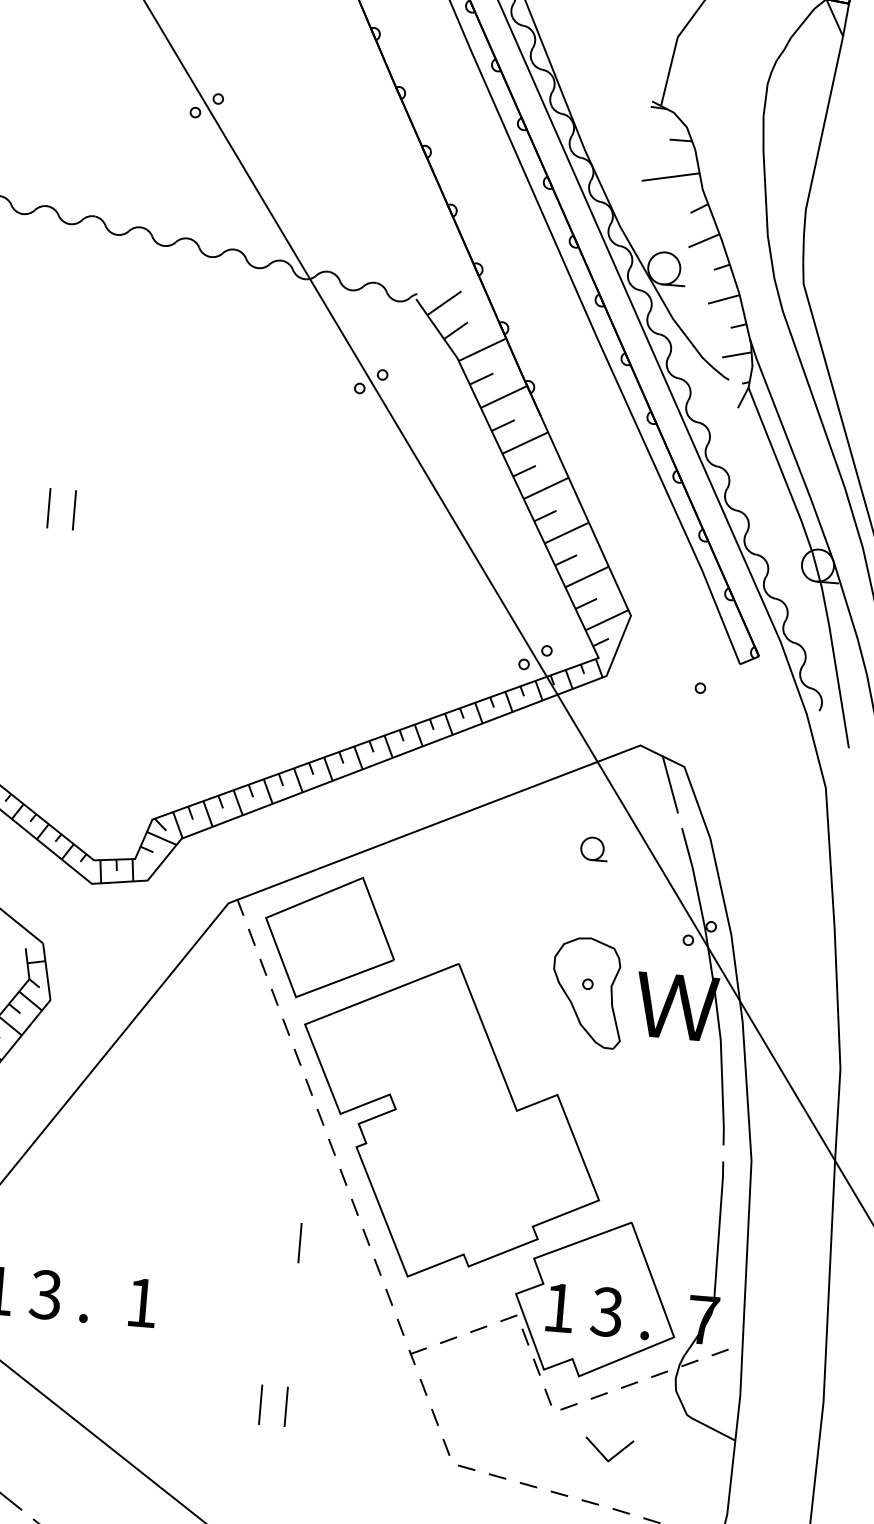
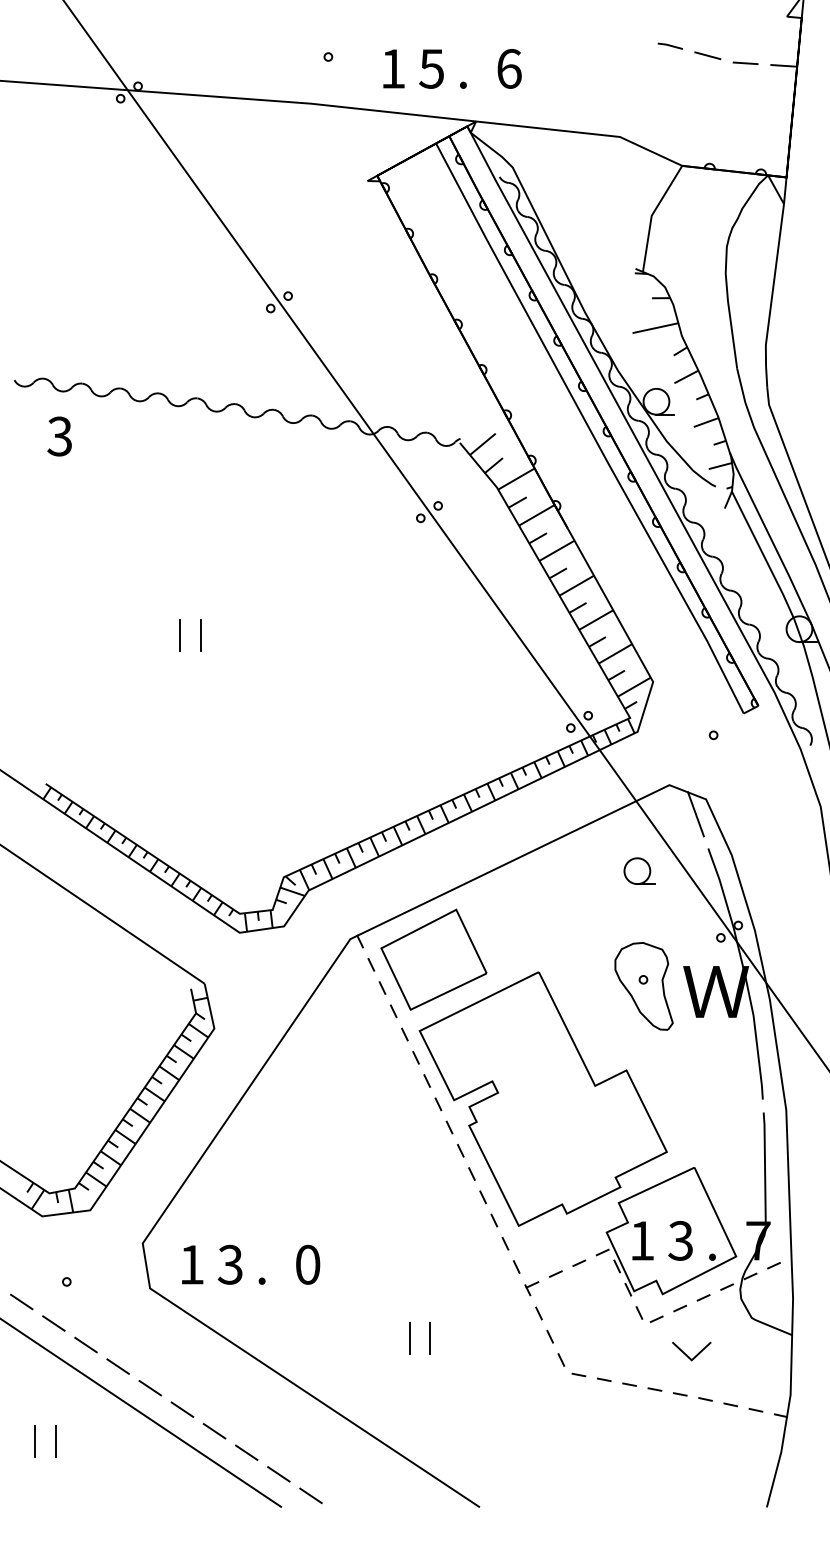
part: (594, 848) -> (639, 870), size x1.43
line: (298, 1243) -> (429, 1206), removed
text: (142, 1302) -> (308, 1264), 1 -> 0

